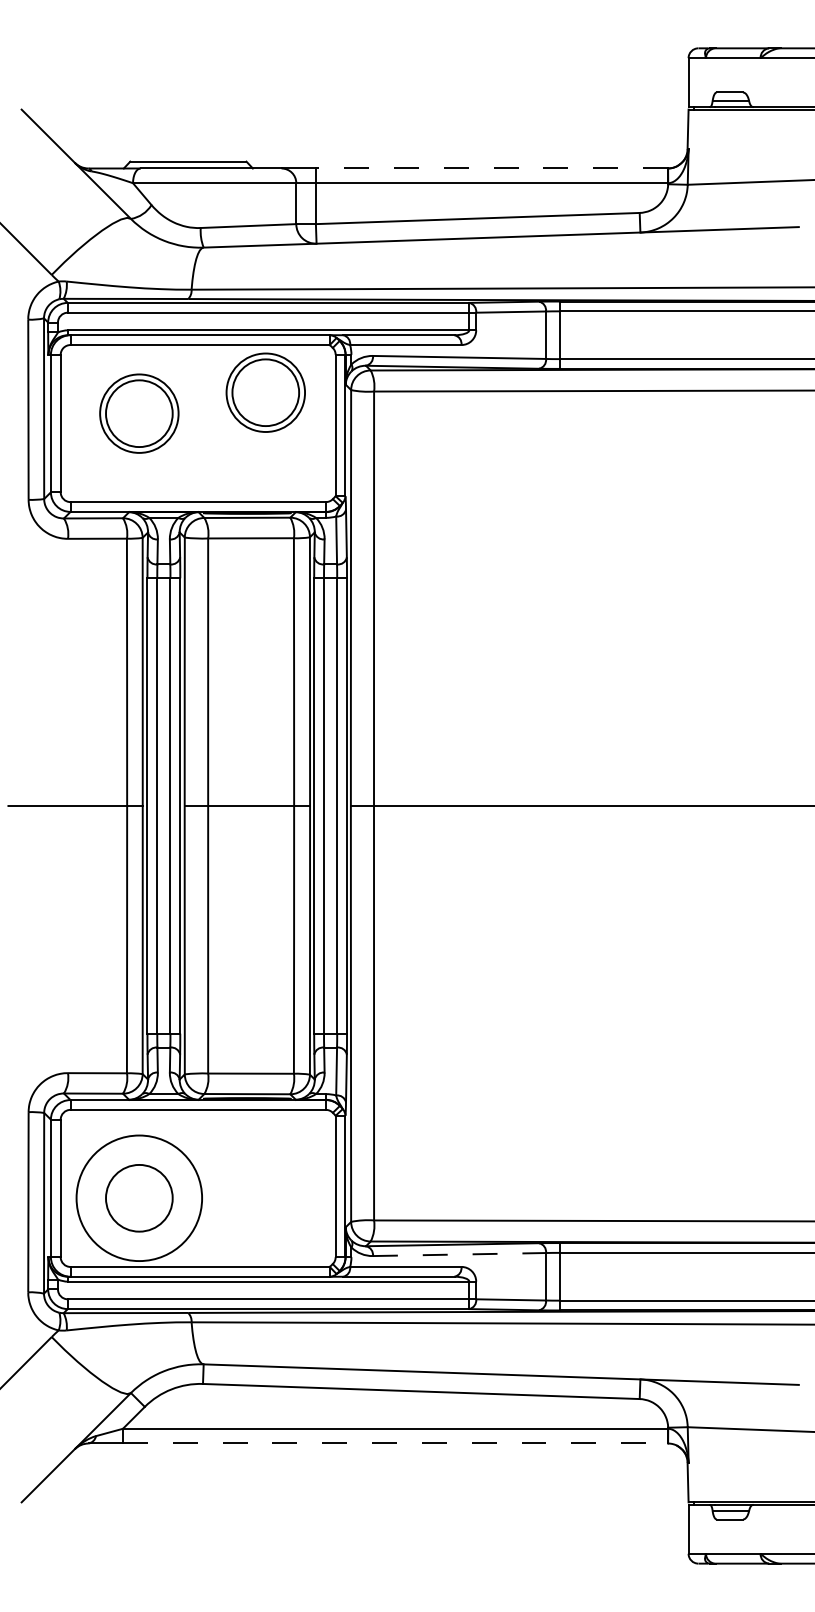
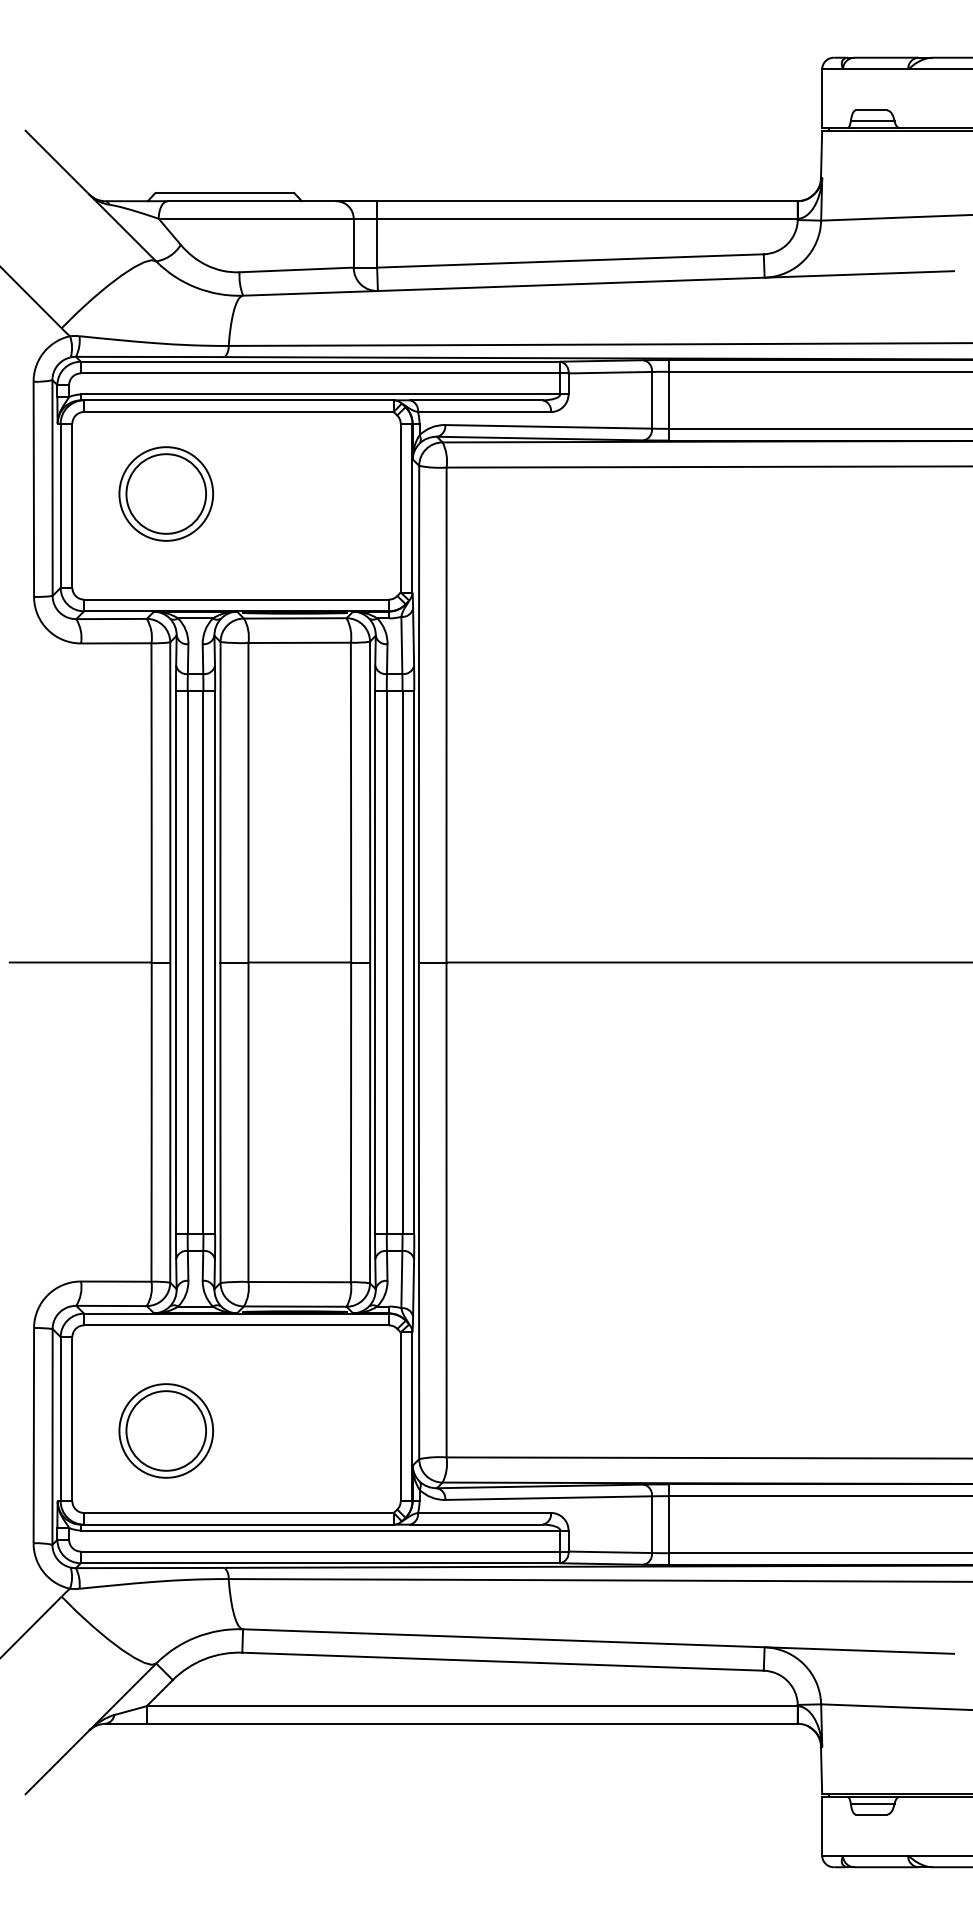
line: (491, 168) -> (586, 201), dashed -> solid
part: (265, 392) -> (316, 468), removed
circle: (139, 1197) -> (166, 1430), size x0.62
line: (460, 1254) -> (549, 1498), dashed -> solid
line: (395, 1443) -> (472, 1723), dashed -> solid

